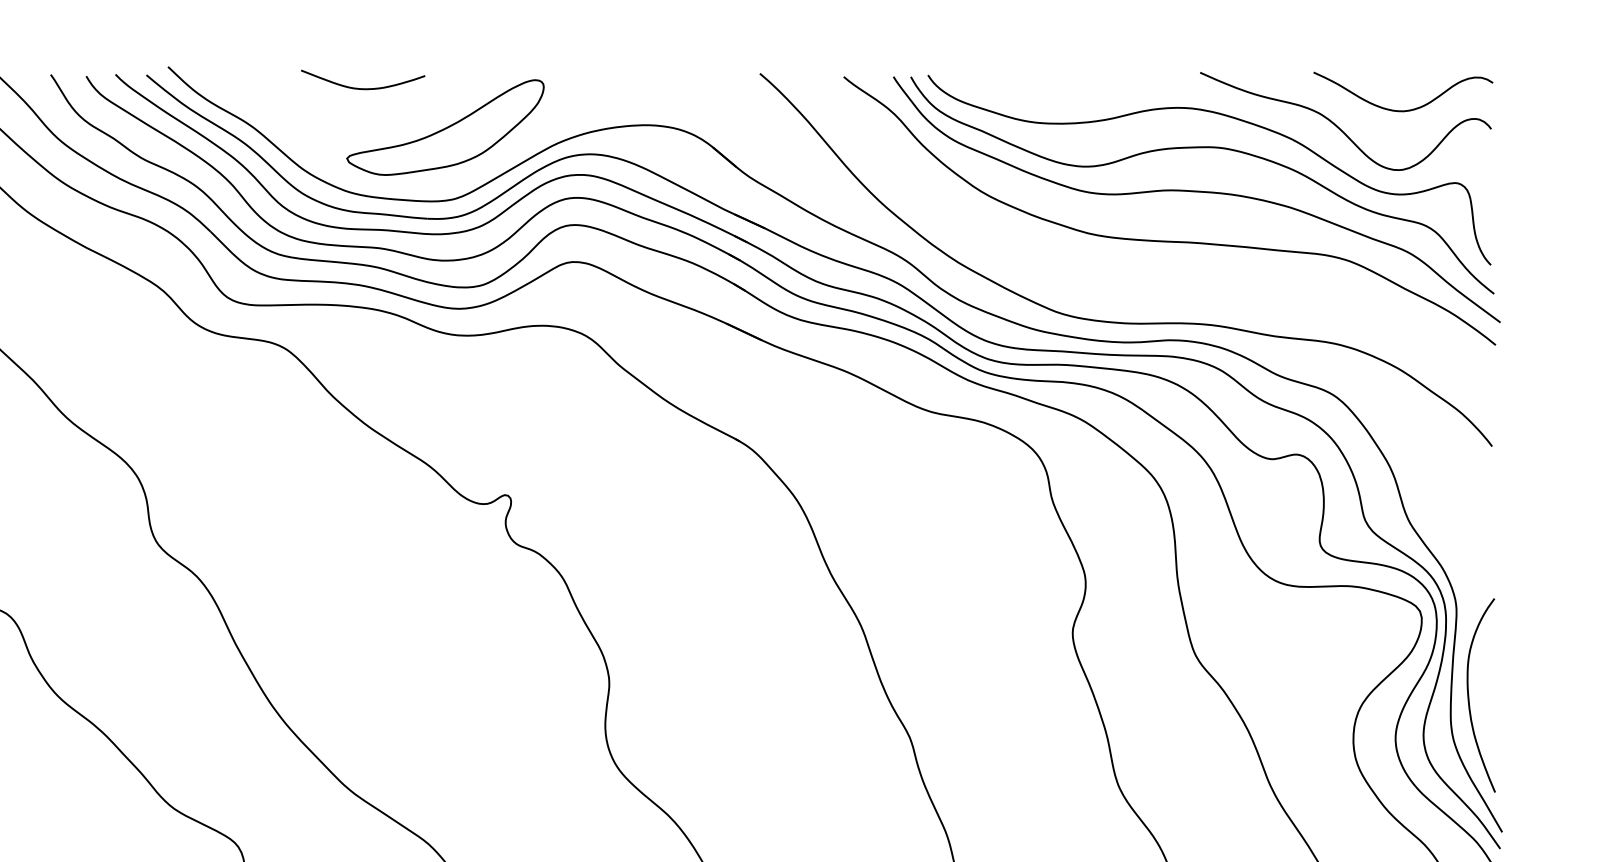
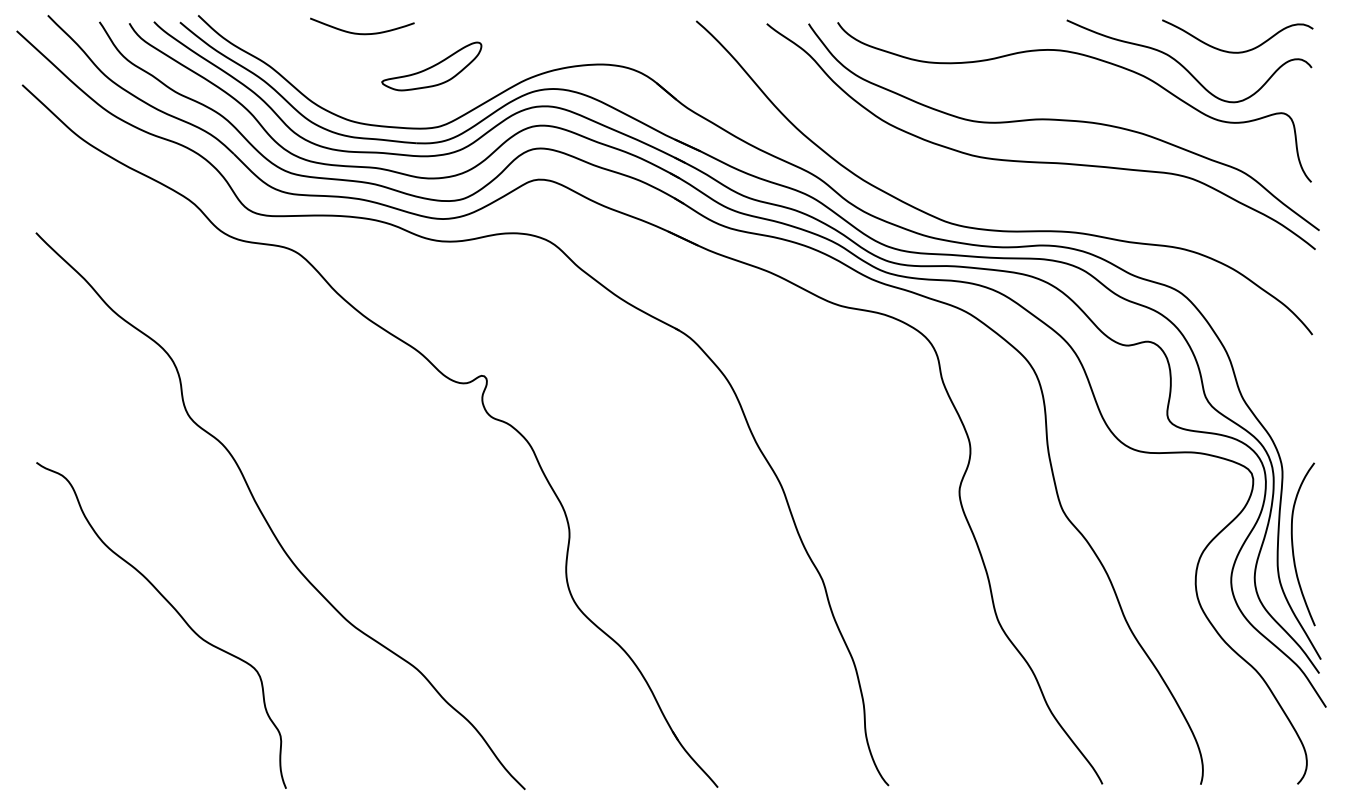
part: (445, 127) -> (431, 66), size x0.6
curve: (1196, 148) -> (1063, 84), removed

